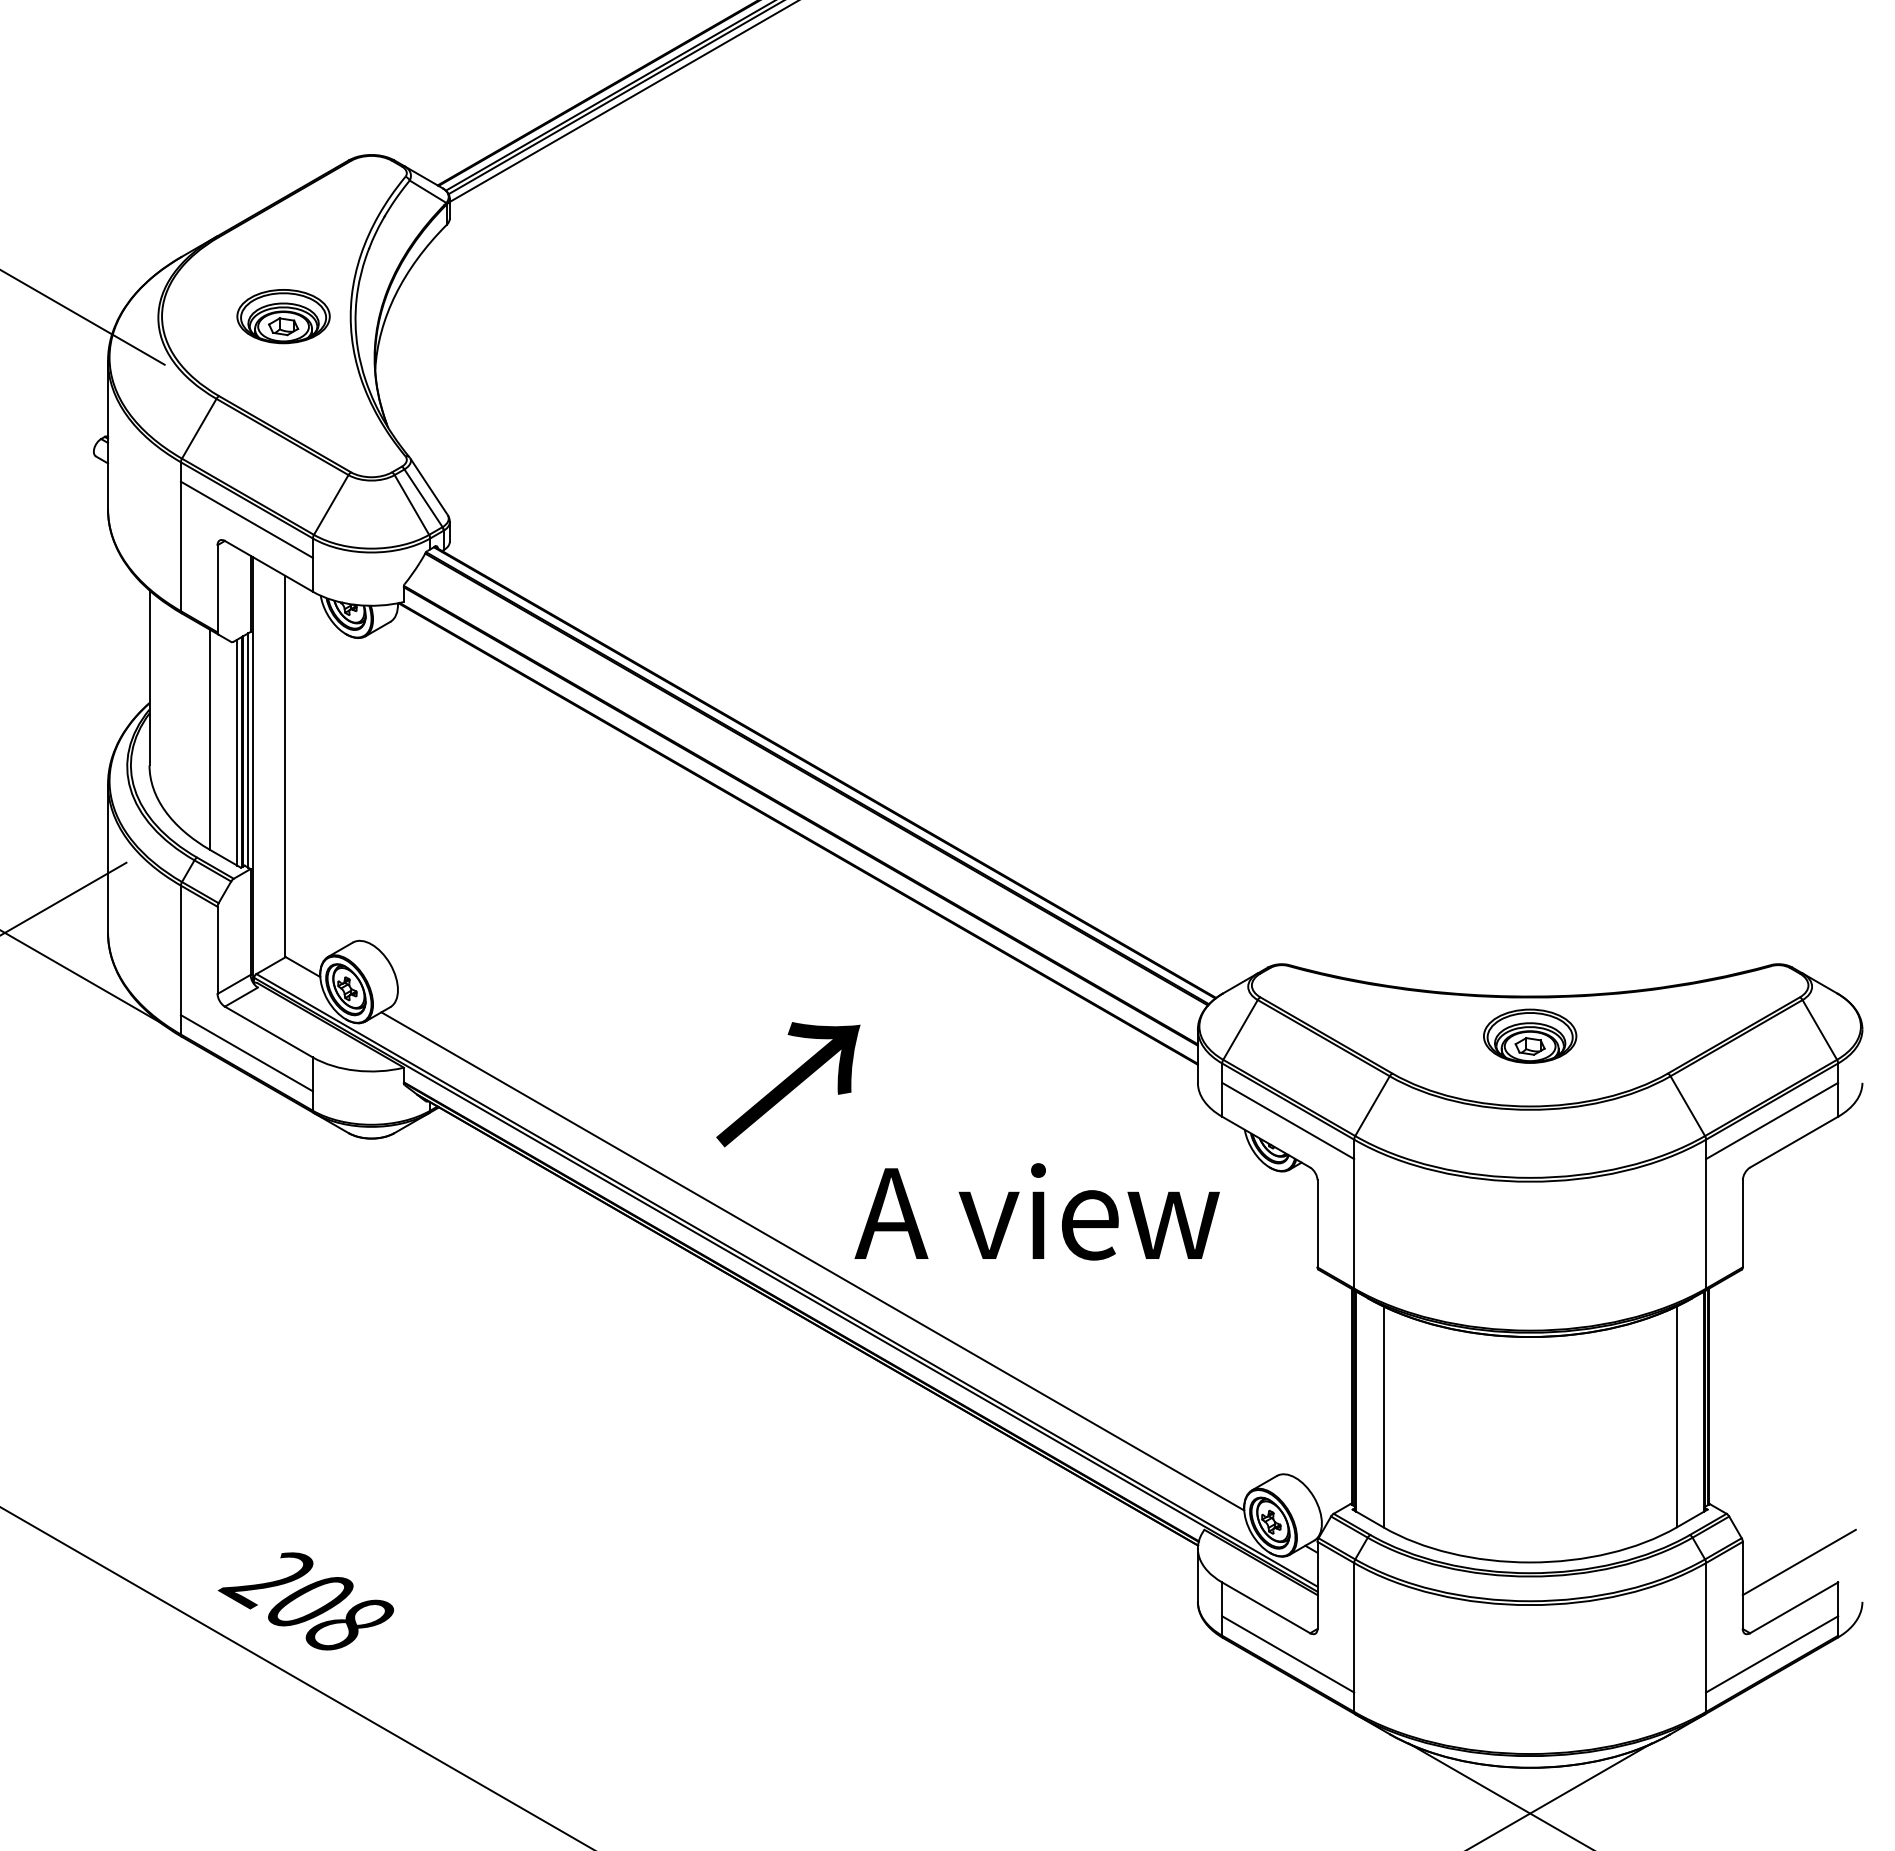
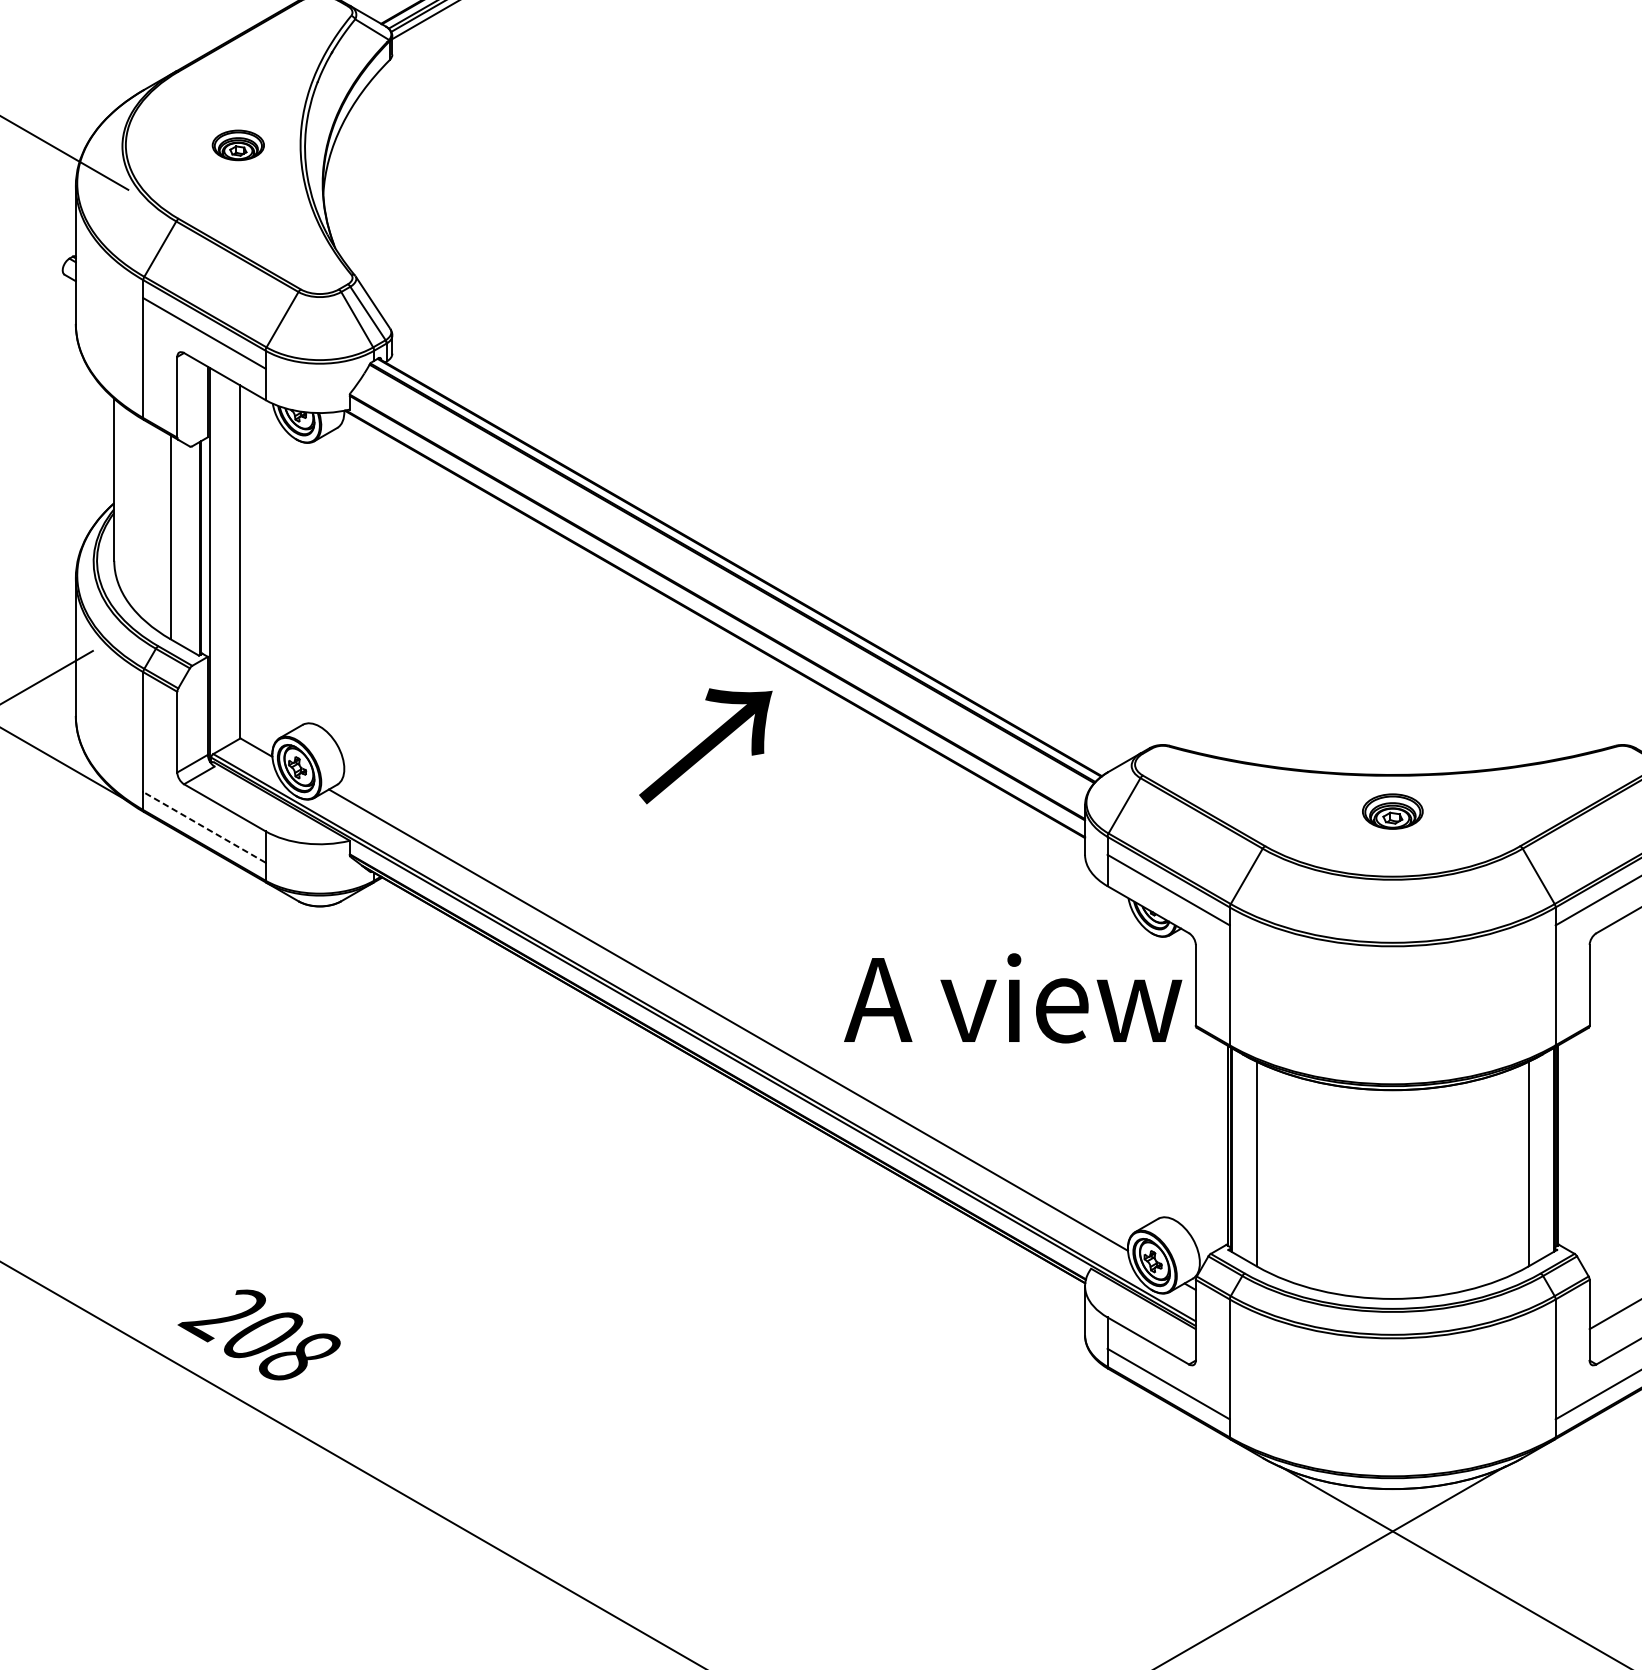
part: (283, 316) -> (238, 145), size x0.6
line: (248, 750) -> (205, 547), removed
line: (237, 752) -> (195, 548), removed
part: (1530, 1035) -> (1393, 810), size x0.7
line: (246, 1052) -> (204, 826), solid -> dashed
text: (788, 1084) -> (705, 746), moved
text: (1036, 1211) -> (1012, 998), moved

